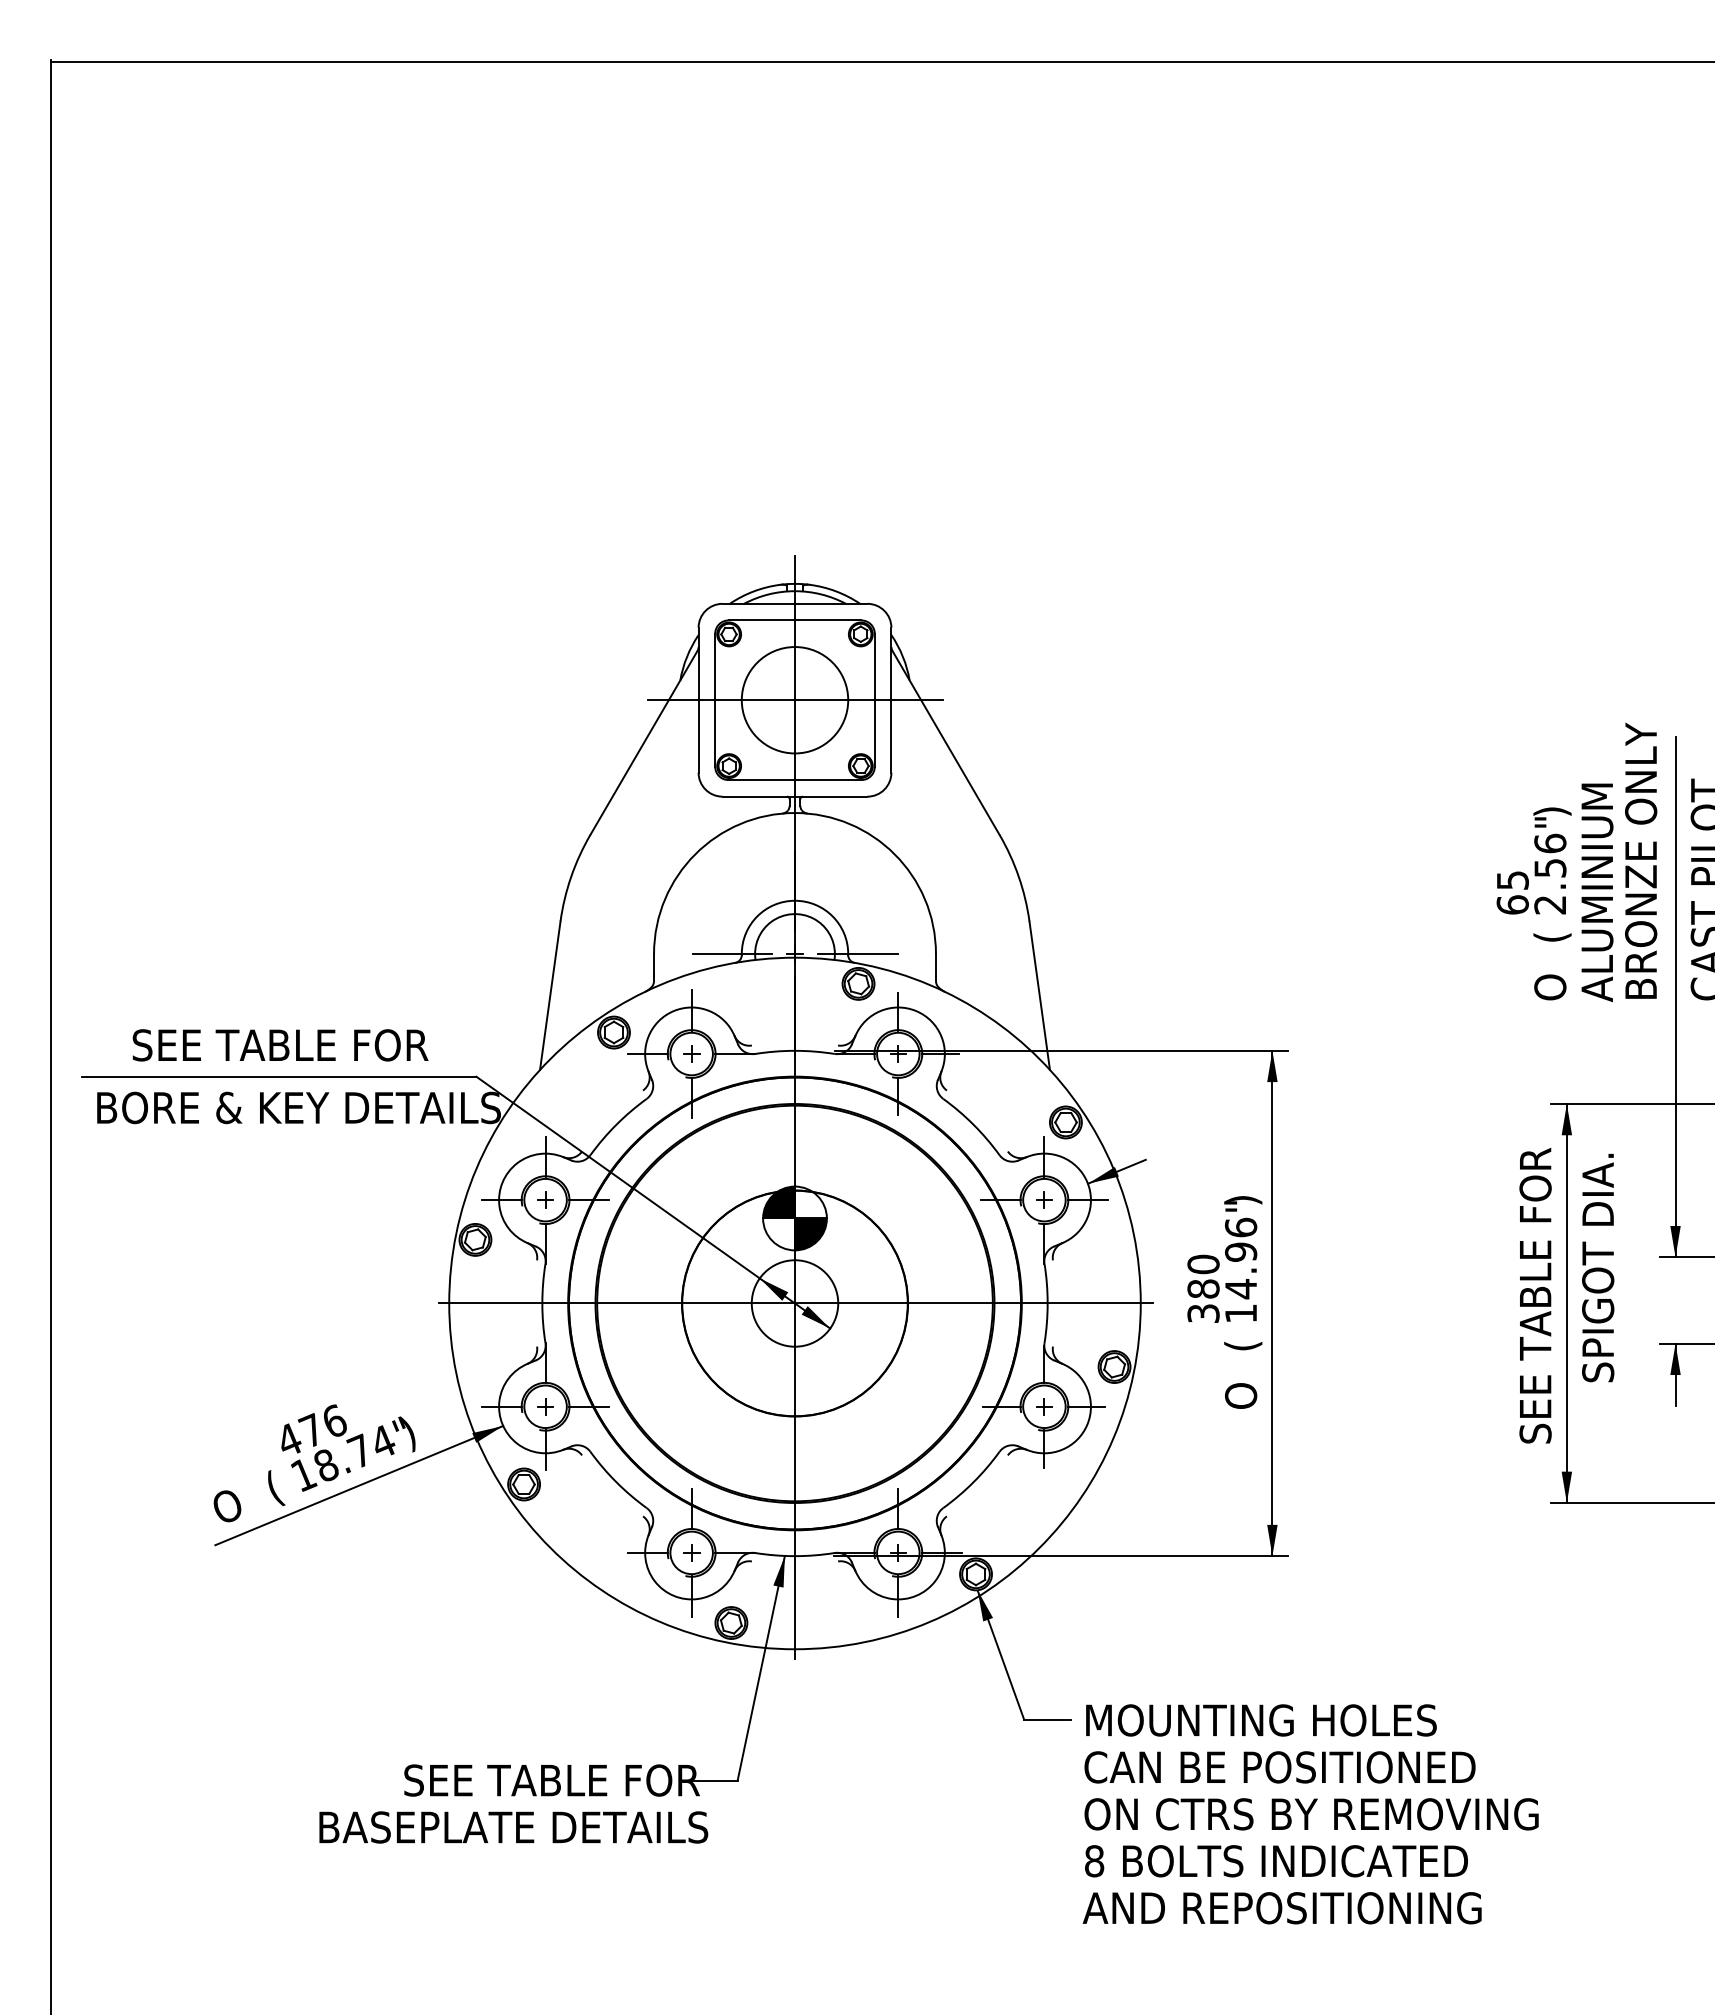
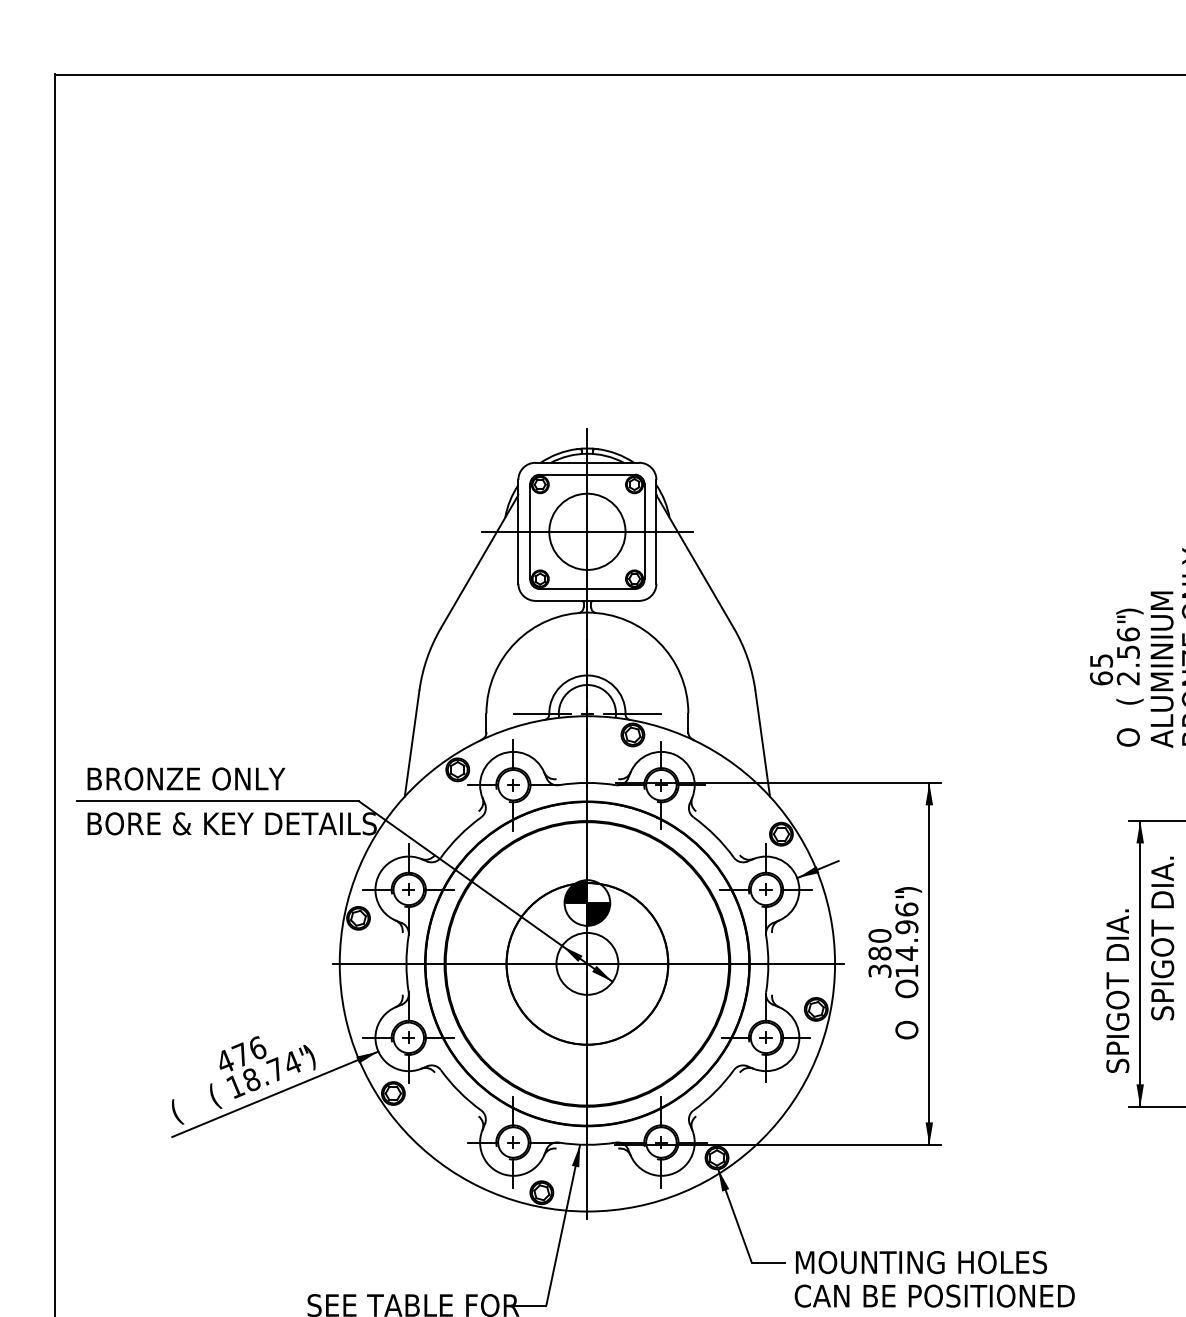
text: (262, 1045) -> (206, 779), SEE TABLE FOR -> BRONZE ONLY
text: (1535, 1301) -> (1117, 962), SEE TABLE FOR -> SPIGOT DIA.
text: (1243, 1338) -> (908, 988), ( -> O
text: (227, 1509) -> (180, 1111), O -> (

